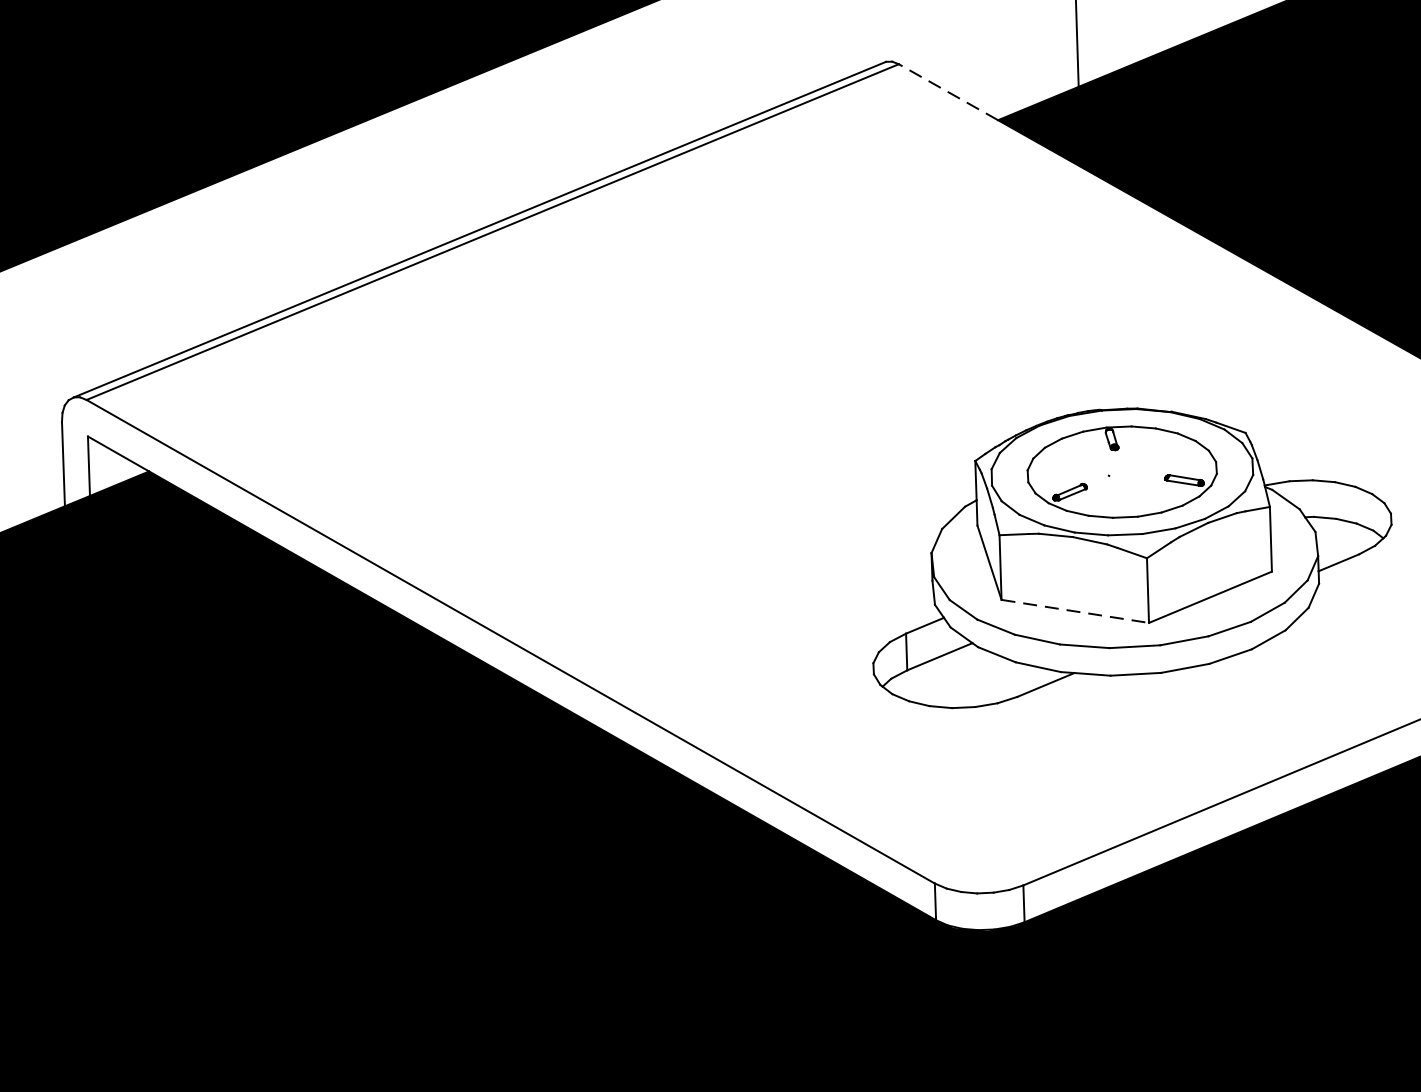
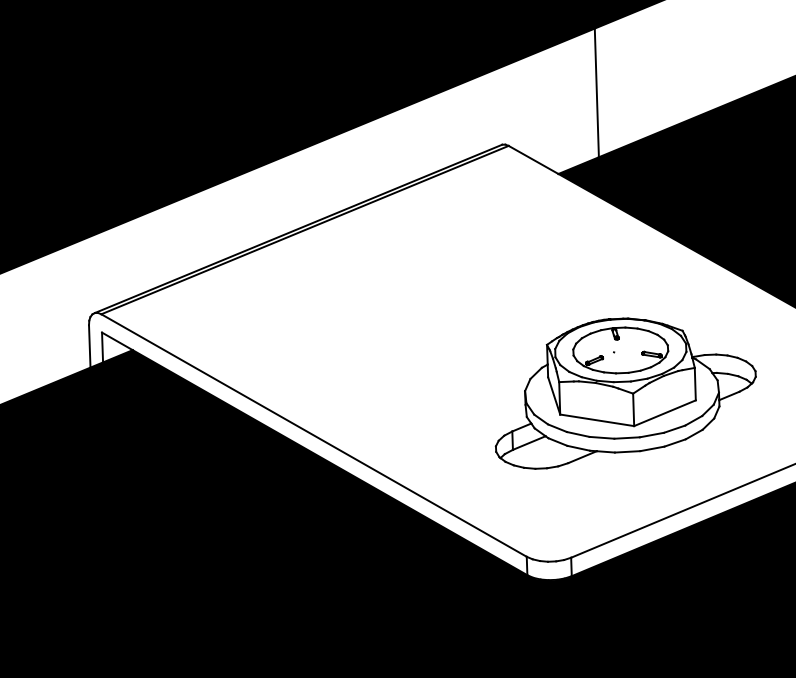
line: (948, 91) -> (533, 159), dashed -> solid
line: (1075, 611) -> (597, 420), dashed -> solid

